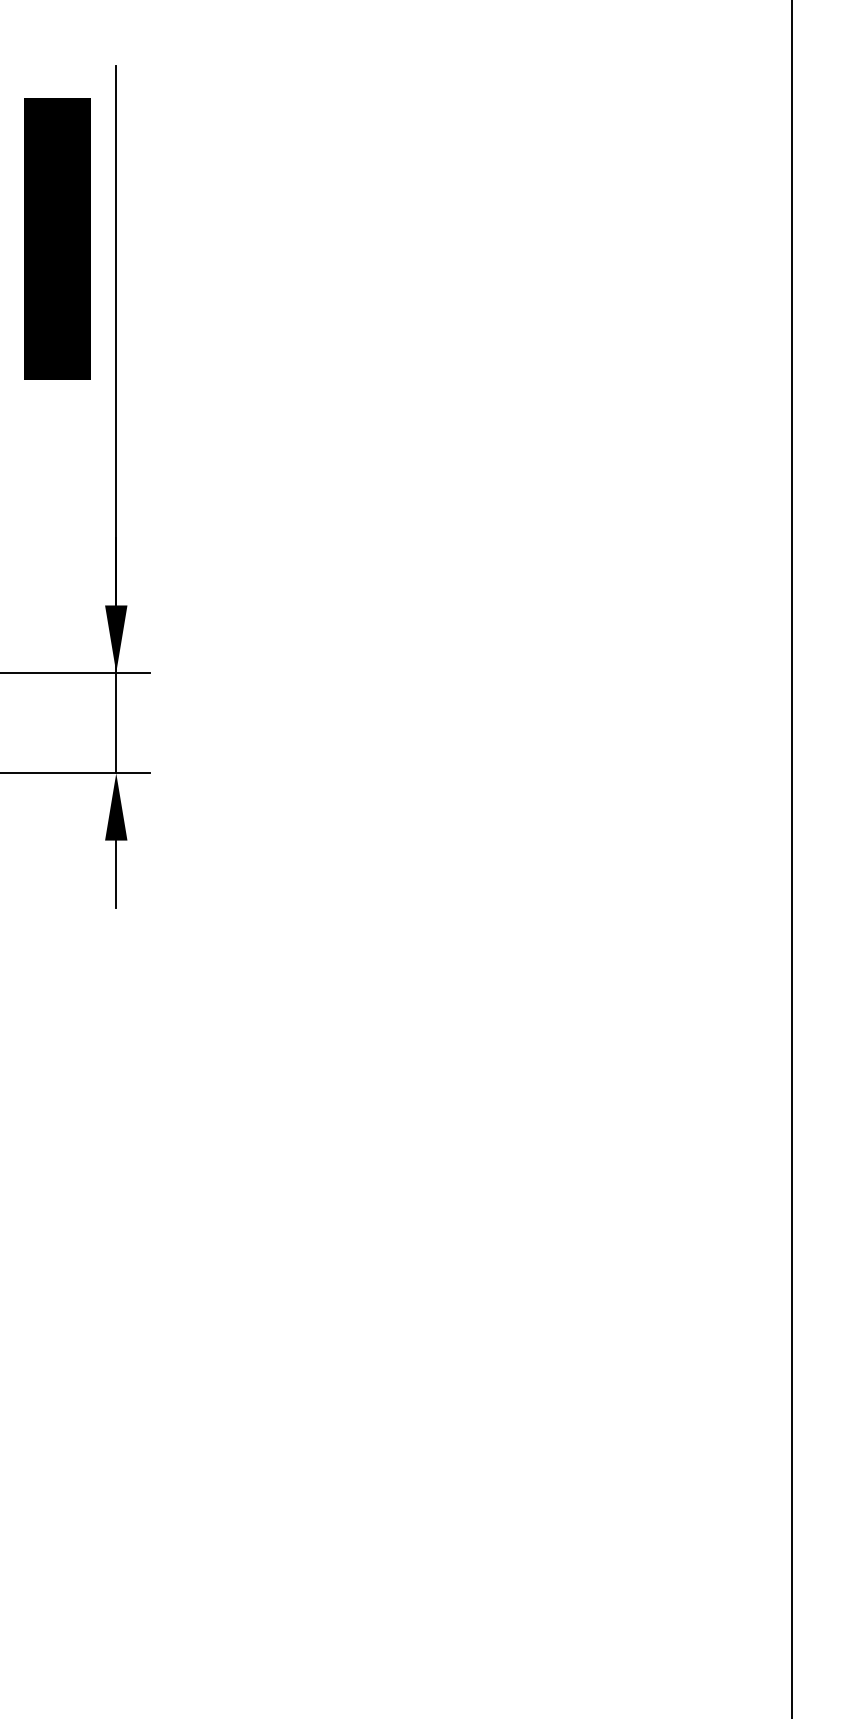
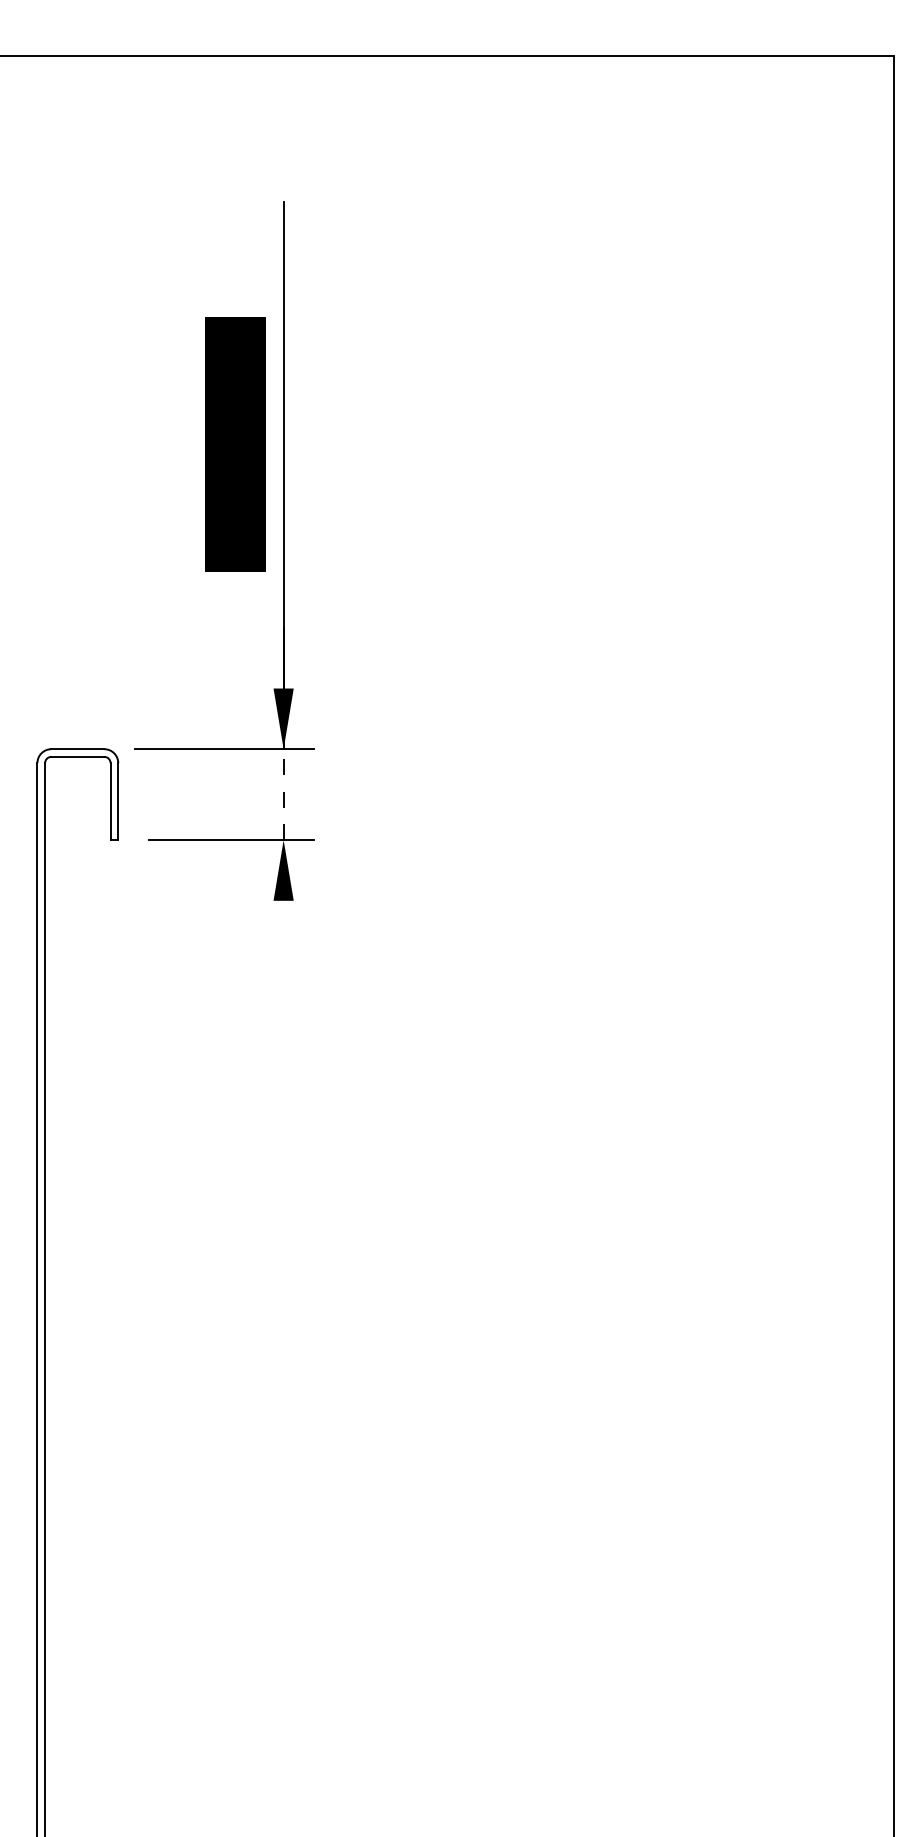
text: (57, 238) -> (235, 444), moved
line: (116, 722) -> (283, 794), solid -> dashed
line: (116, 873) -> (283, 930), removed

